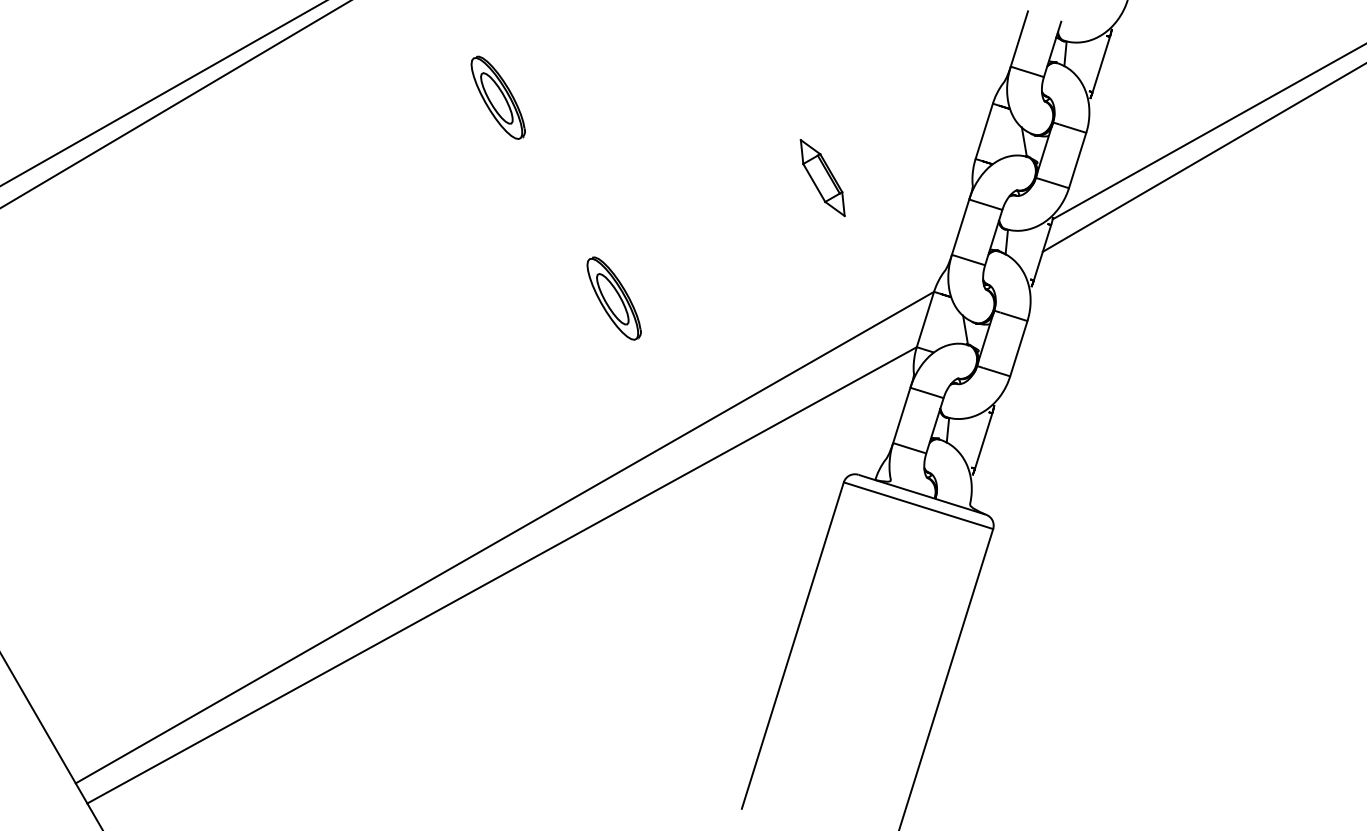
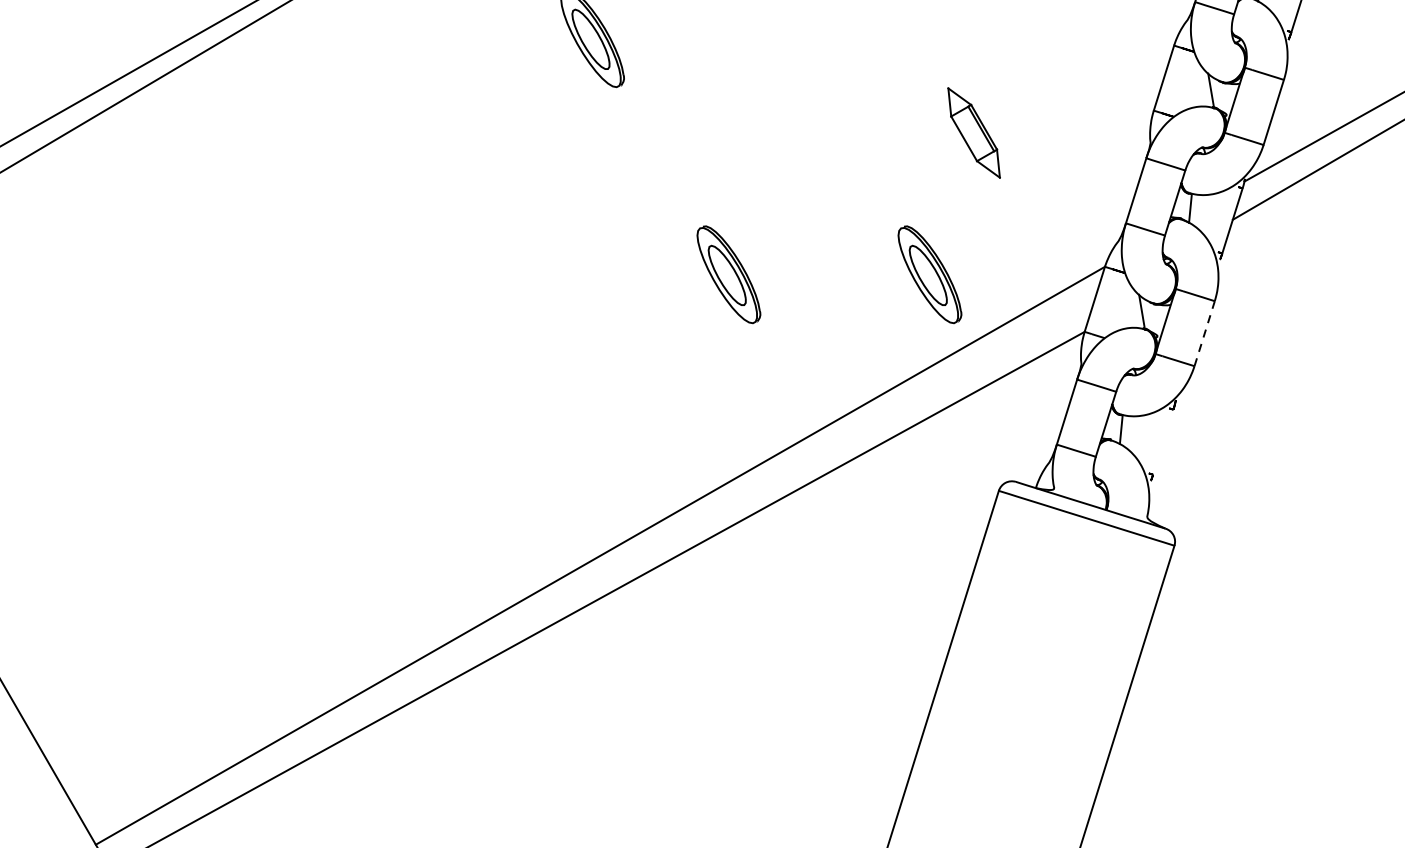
part: (784, 298) -> (929, 274), added
line: (1018, 348) -> (1204, 333), solid -> dashed
line: (983, 440) -> (1163, 441), removed

